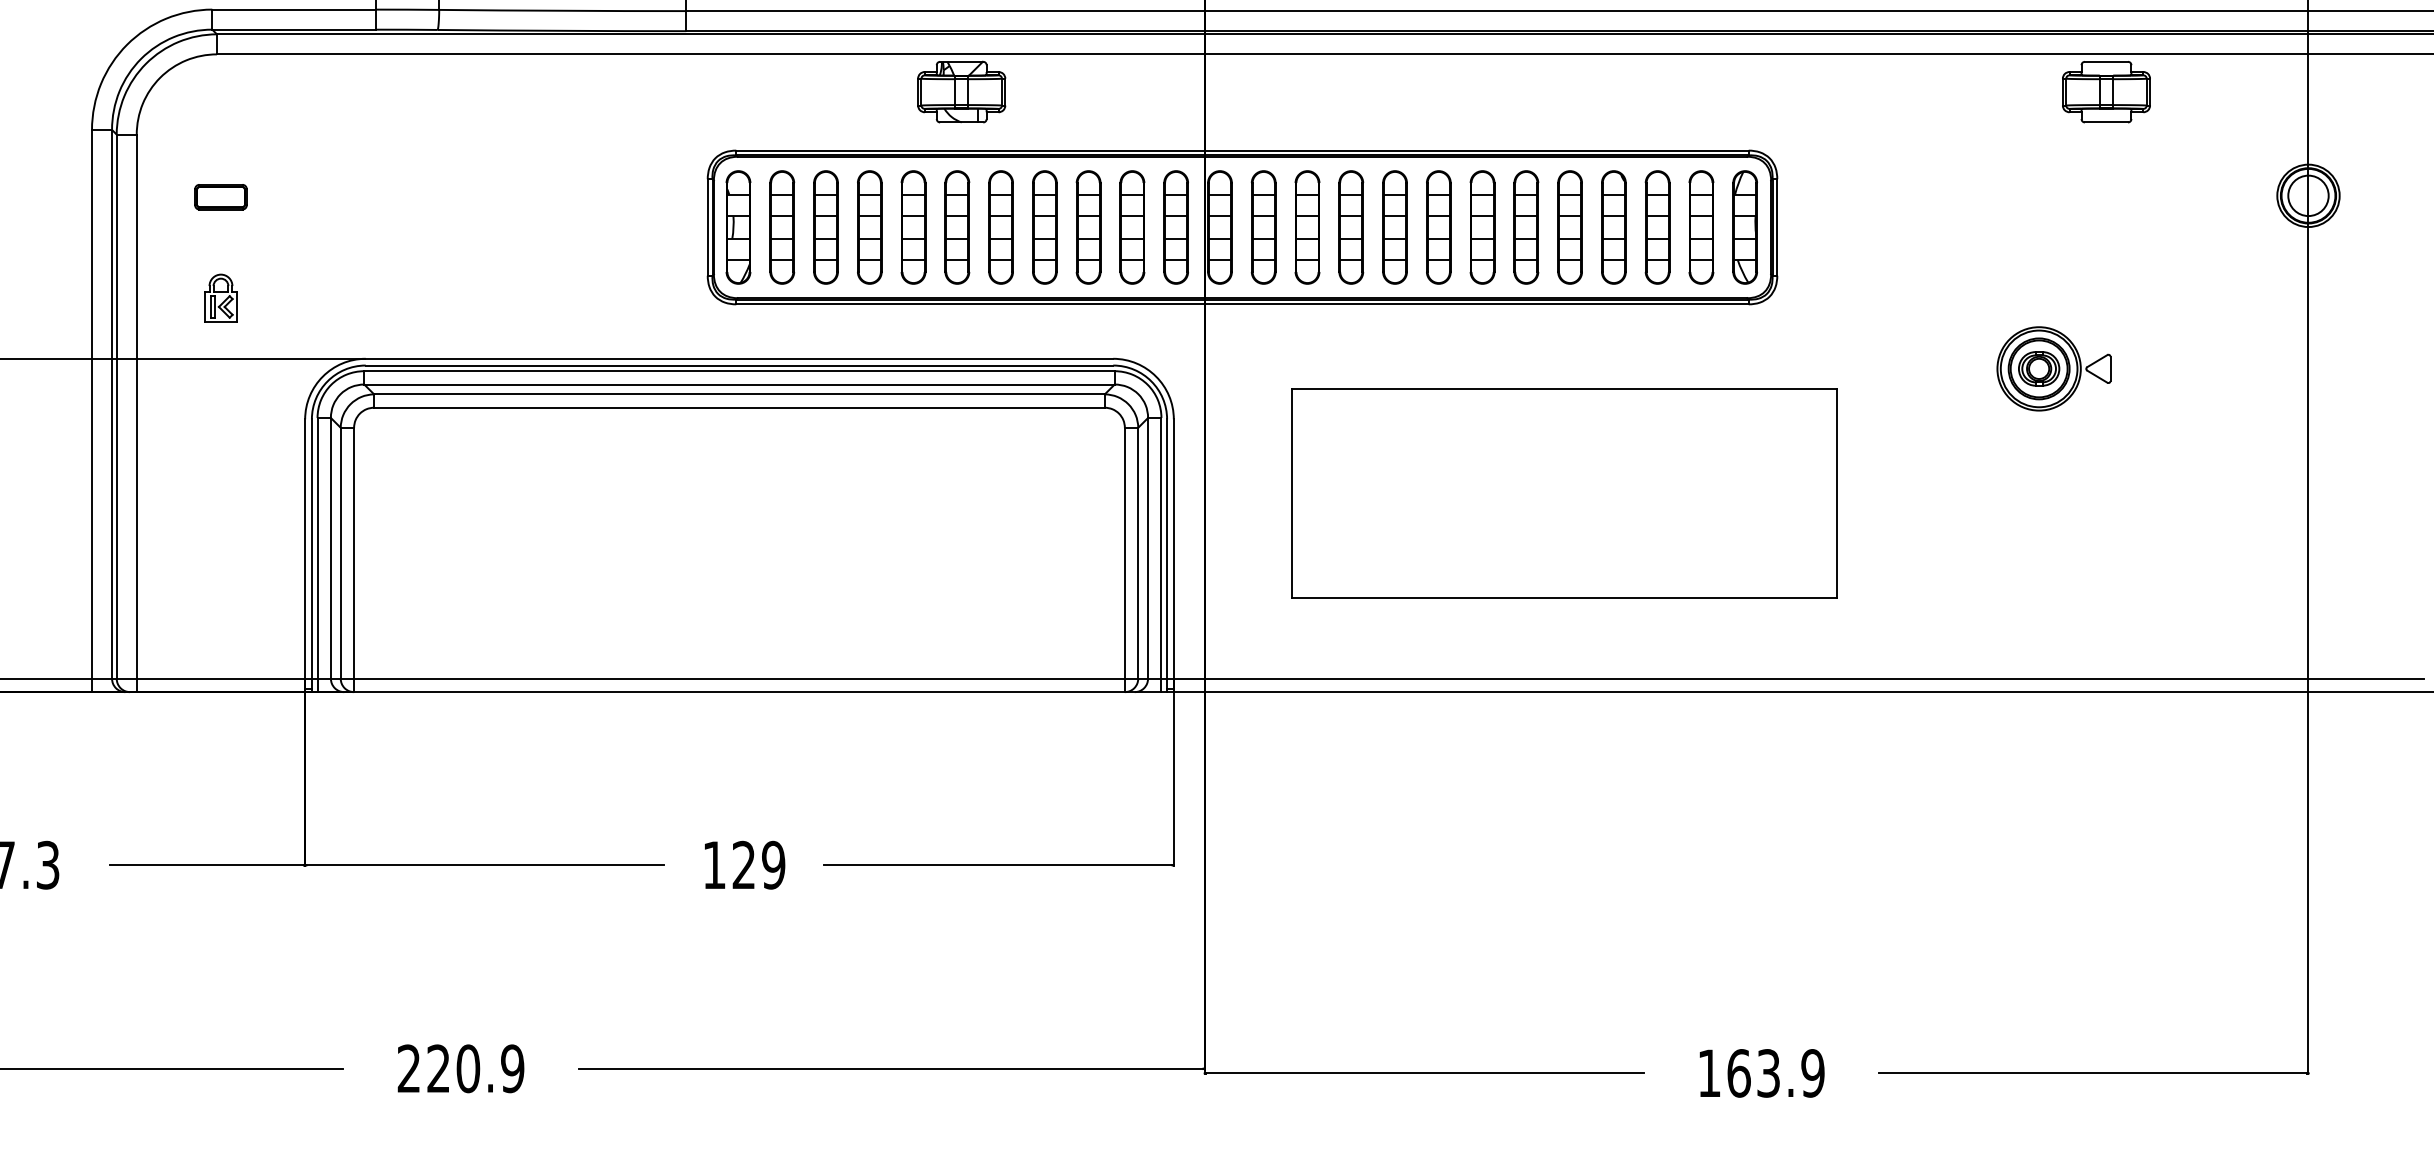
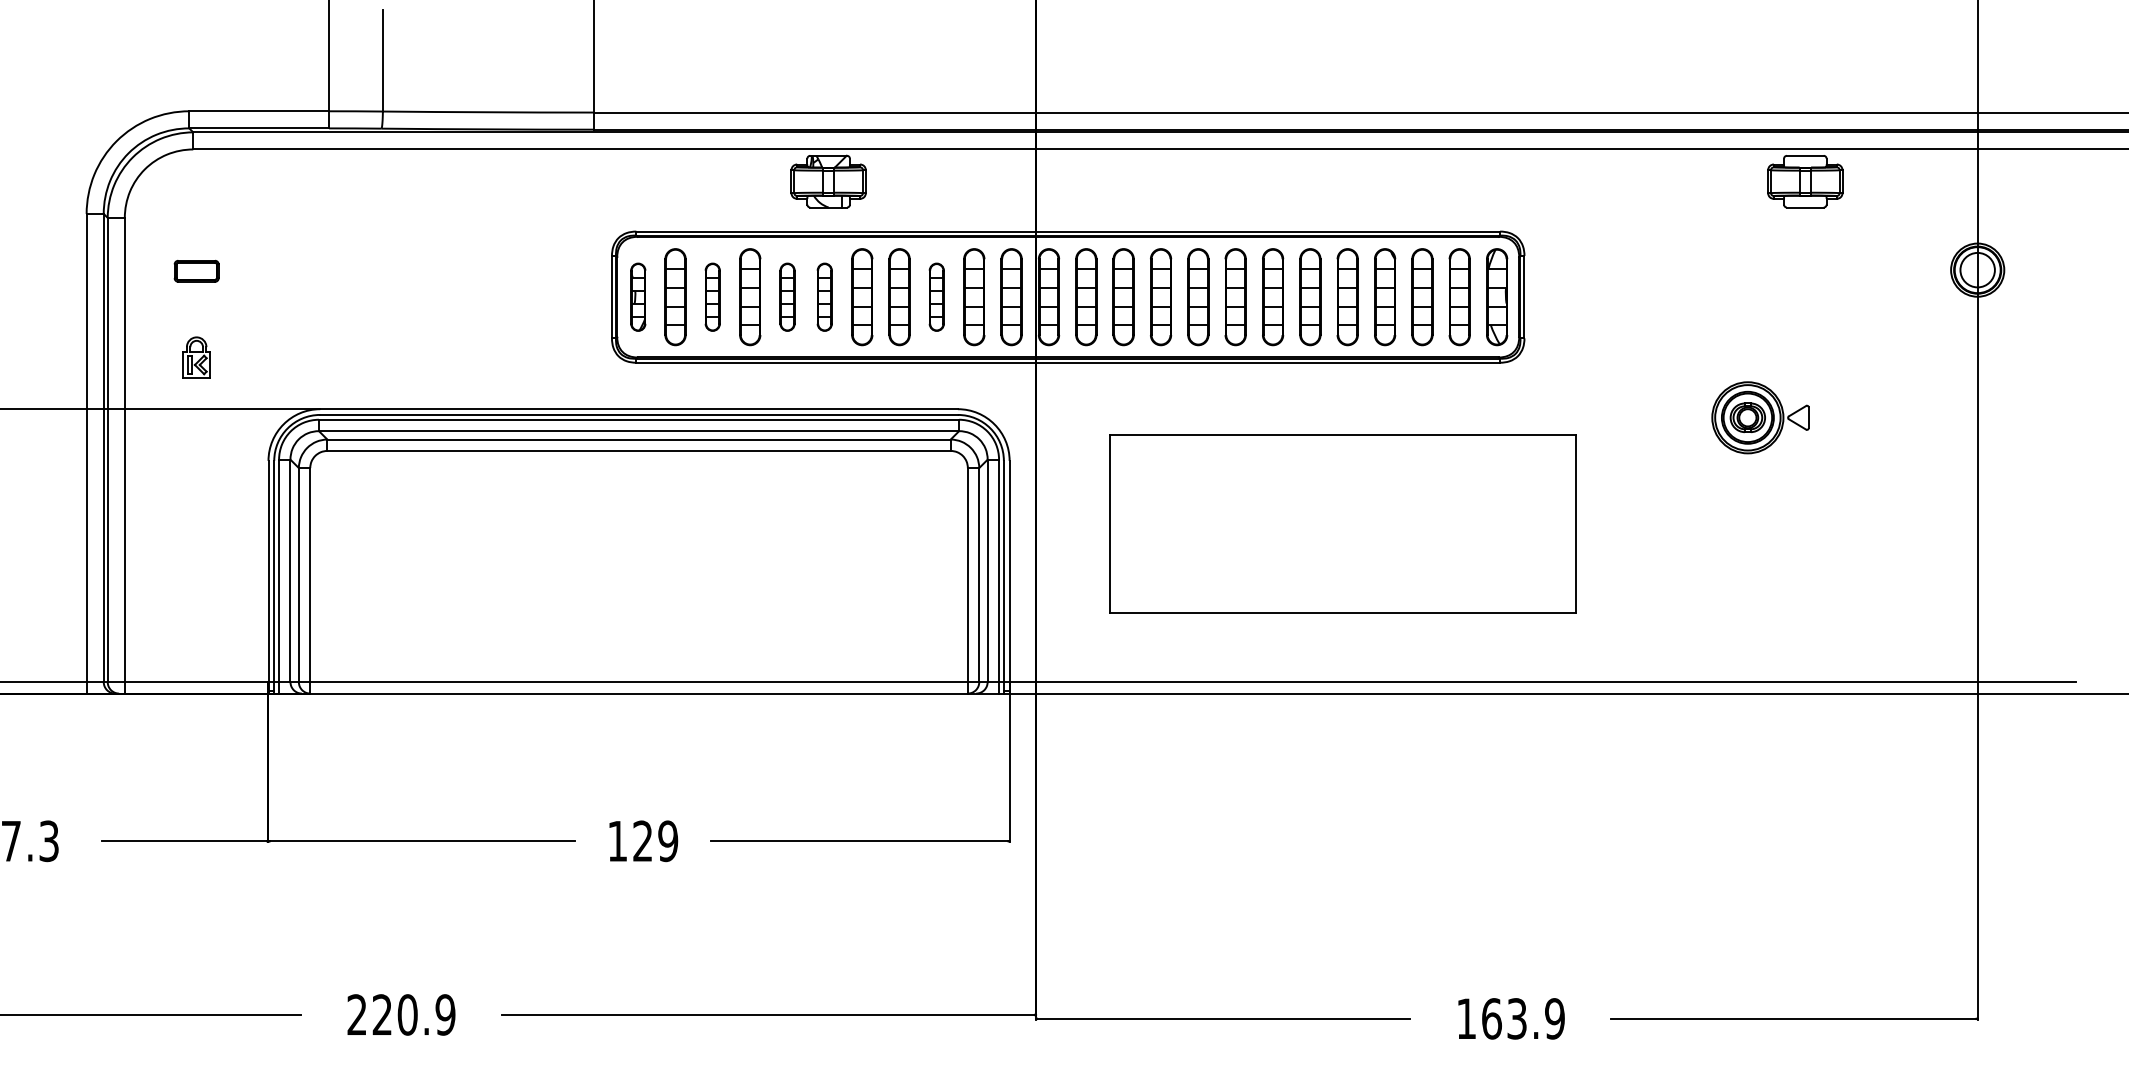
part: (738, 227) -> (638, 297), size x0.7
part: (825, 227) -> (712, 297), size x0.7
part: (913, 227) -> (787, 297), size x0.7
part: (956, 227) -> (824, 297), size x0.7
part: (1088, 227) -> (936, 297), size x0.7

